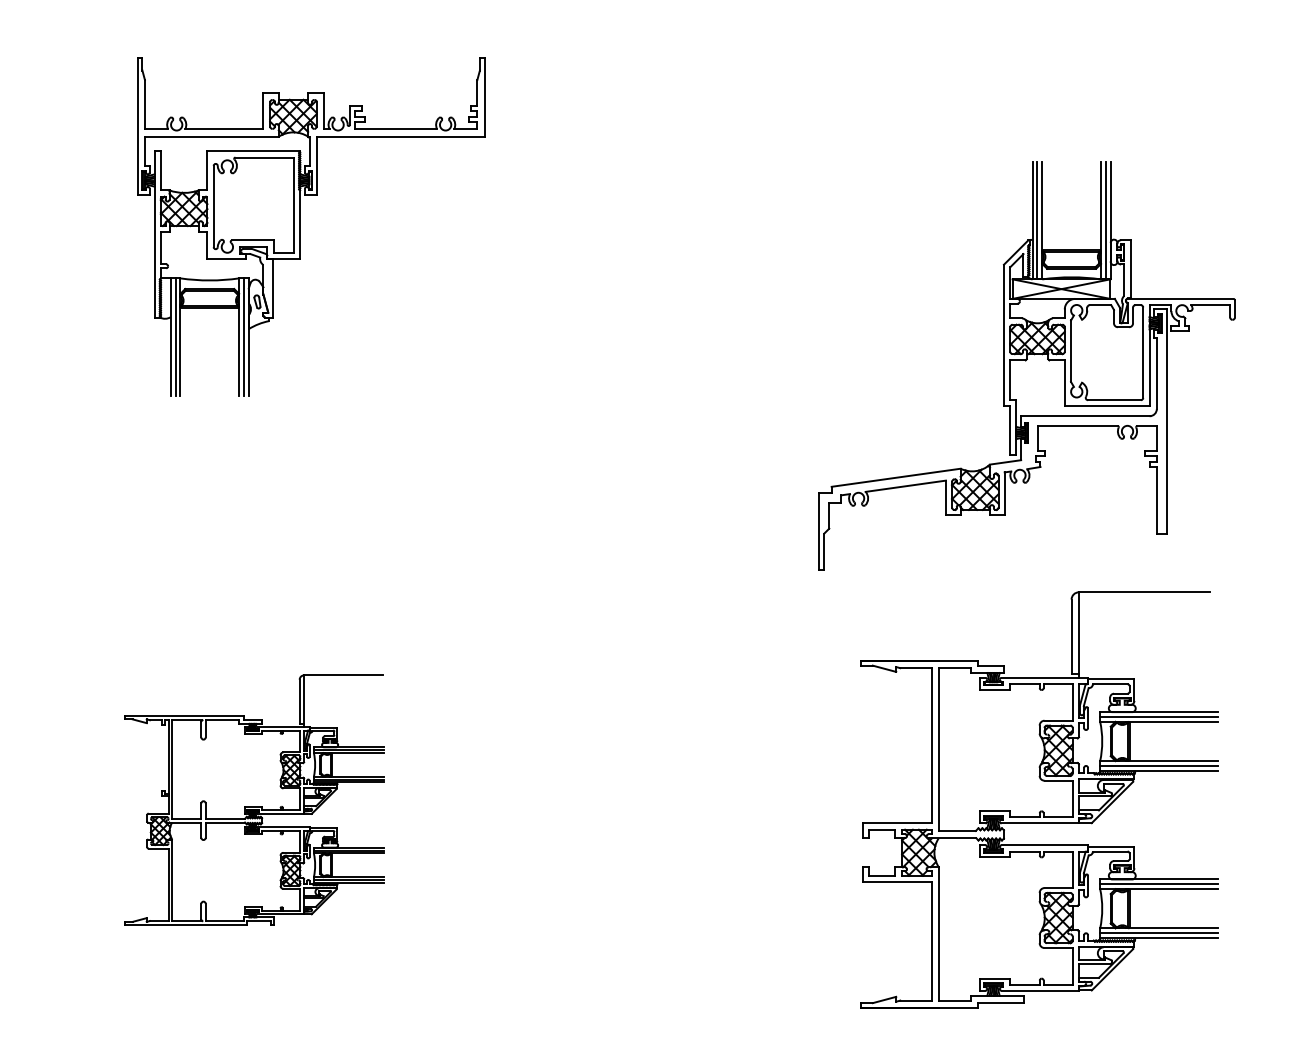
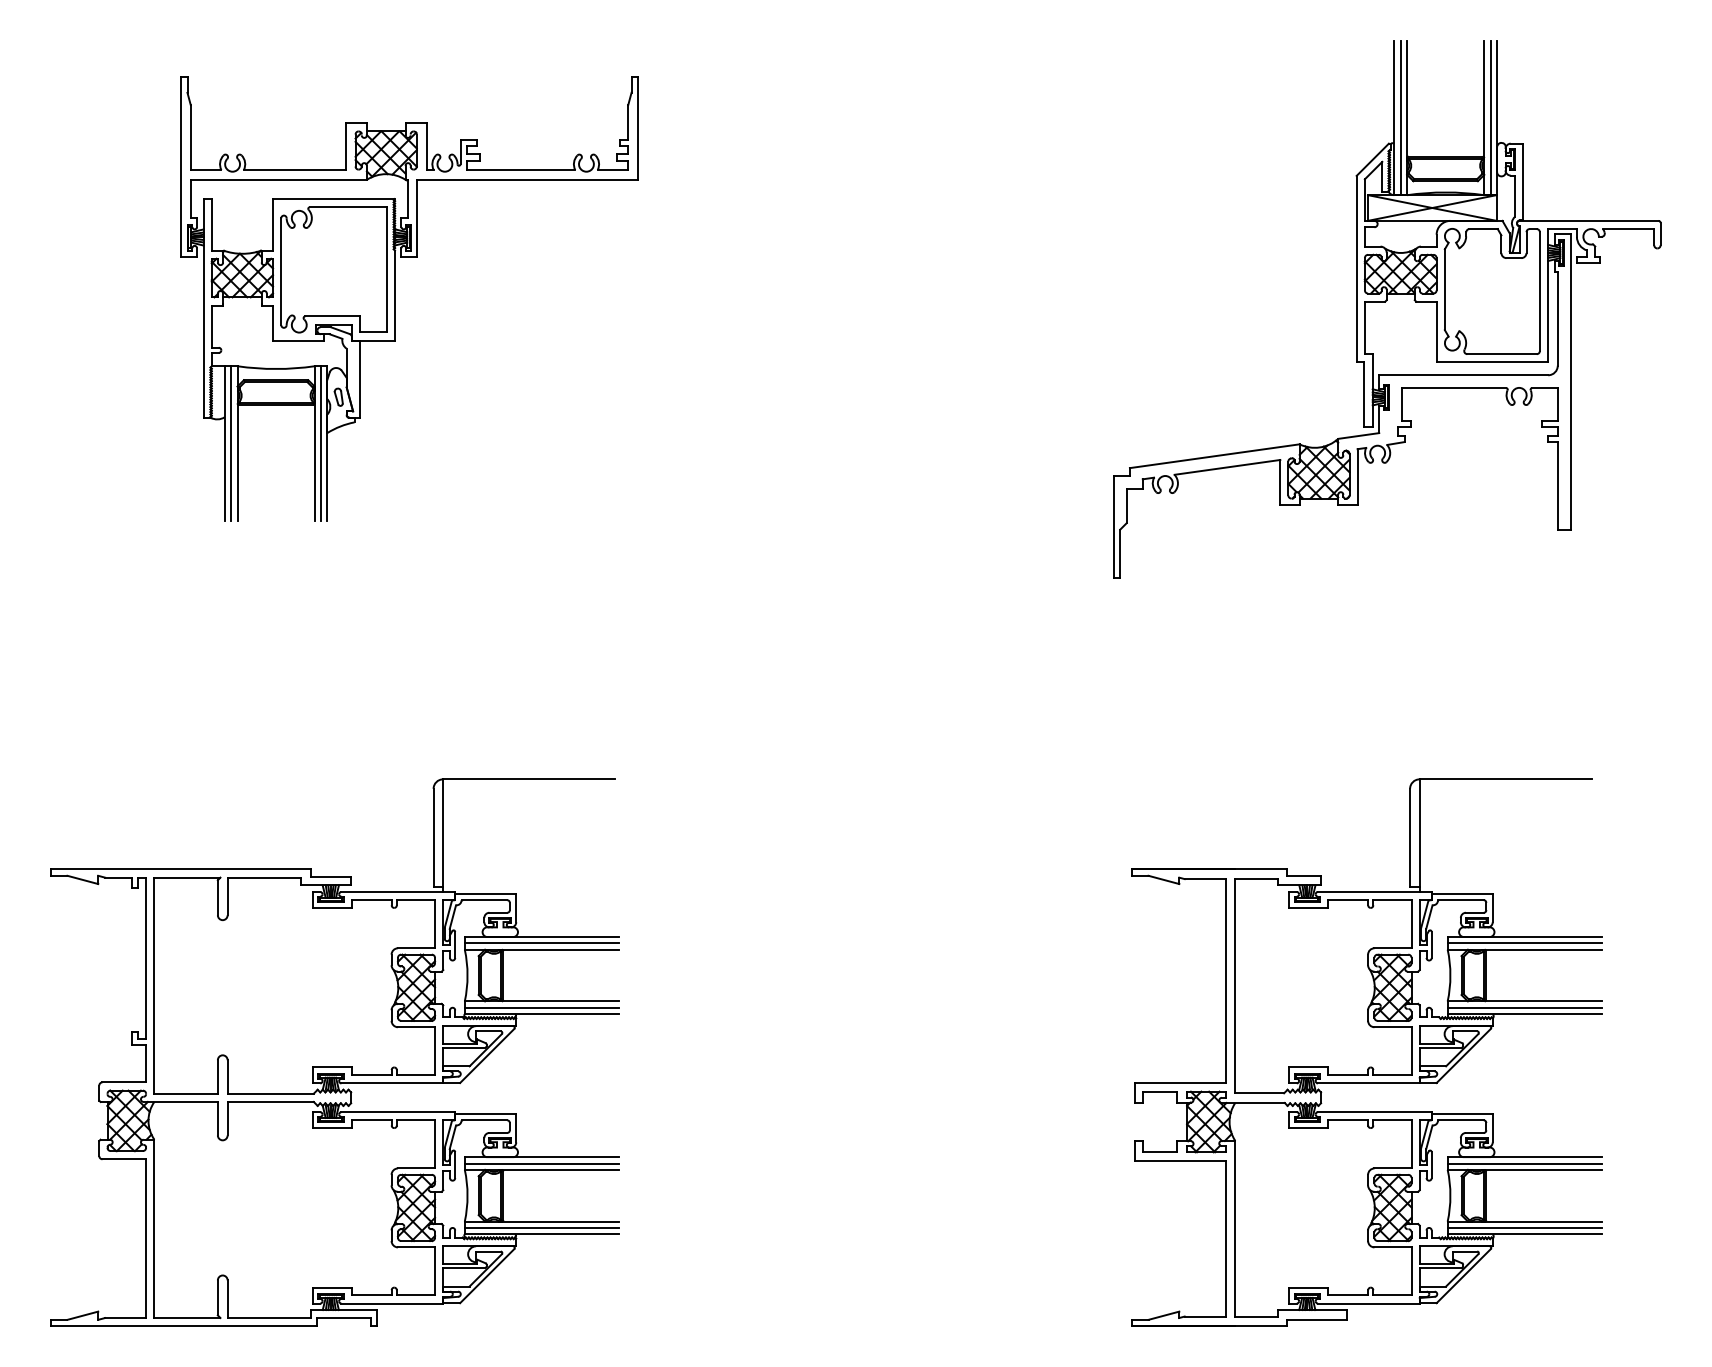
part: (1026, 365) -> (1386, 308), moved
part: (254, 799) -> (334, 1051), size x1.67

